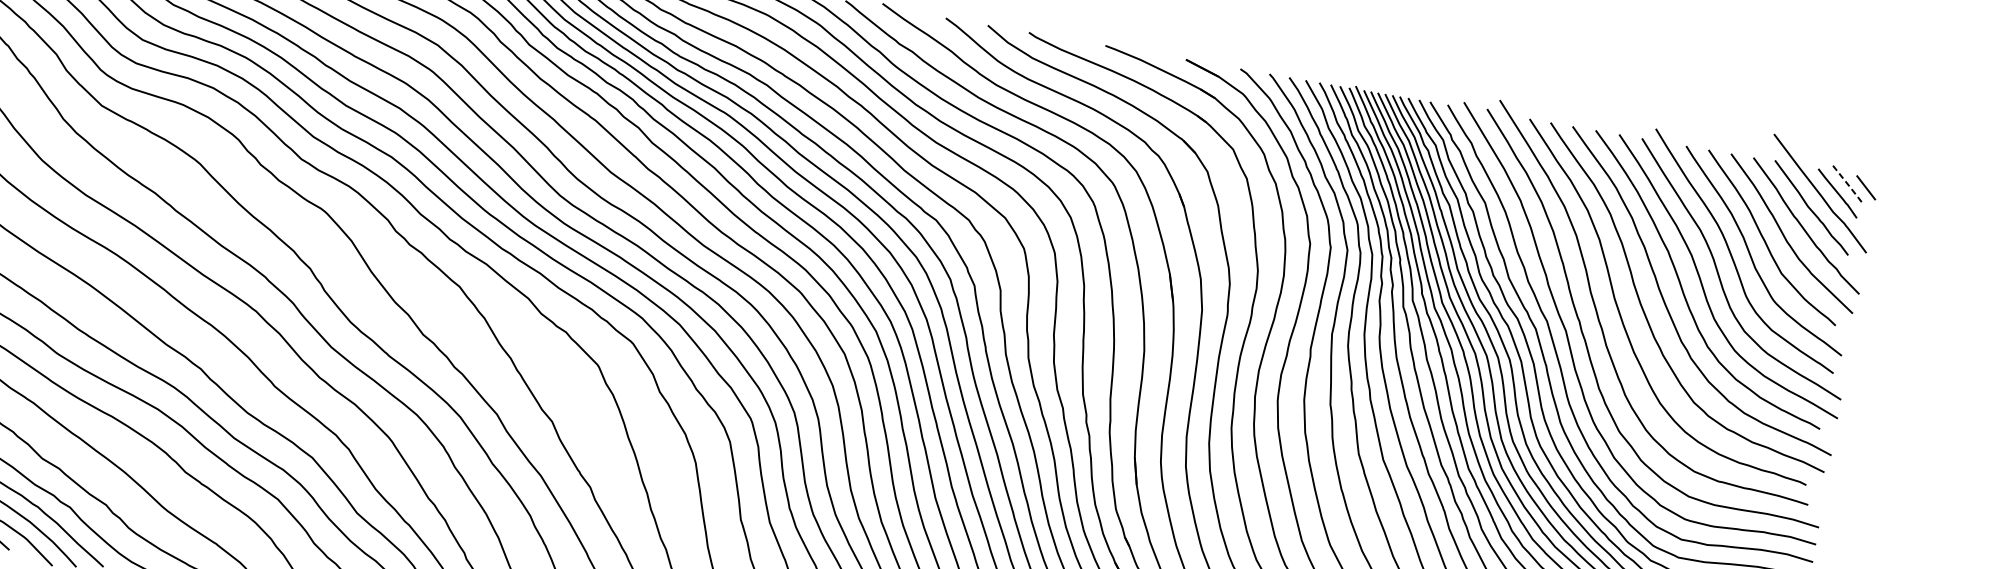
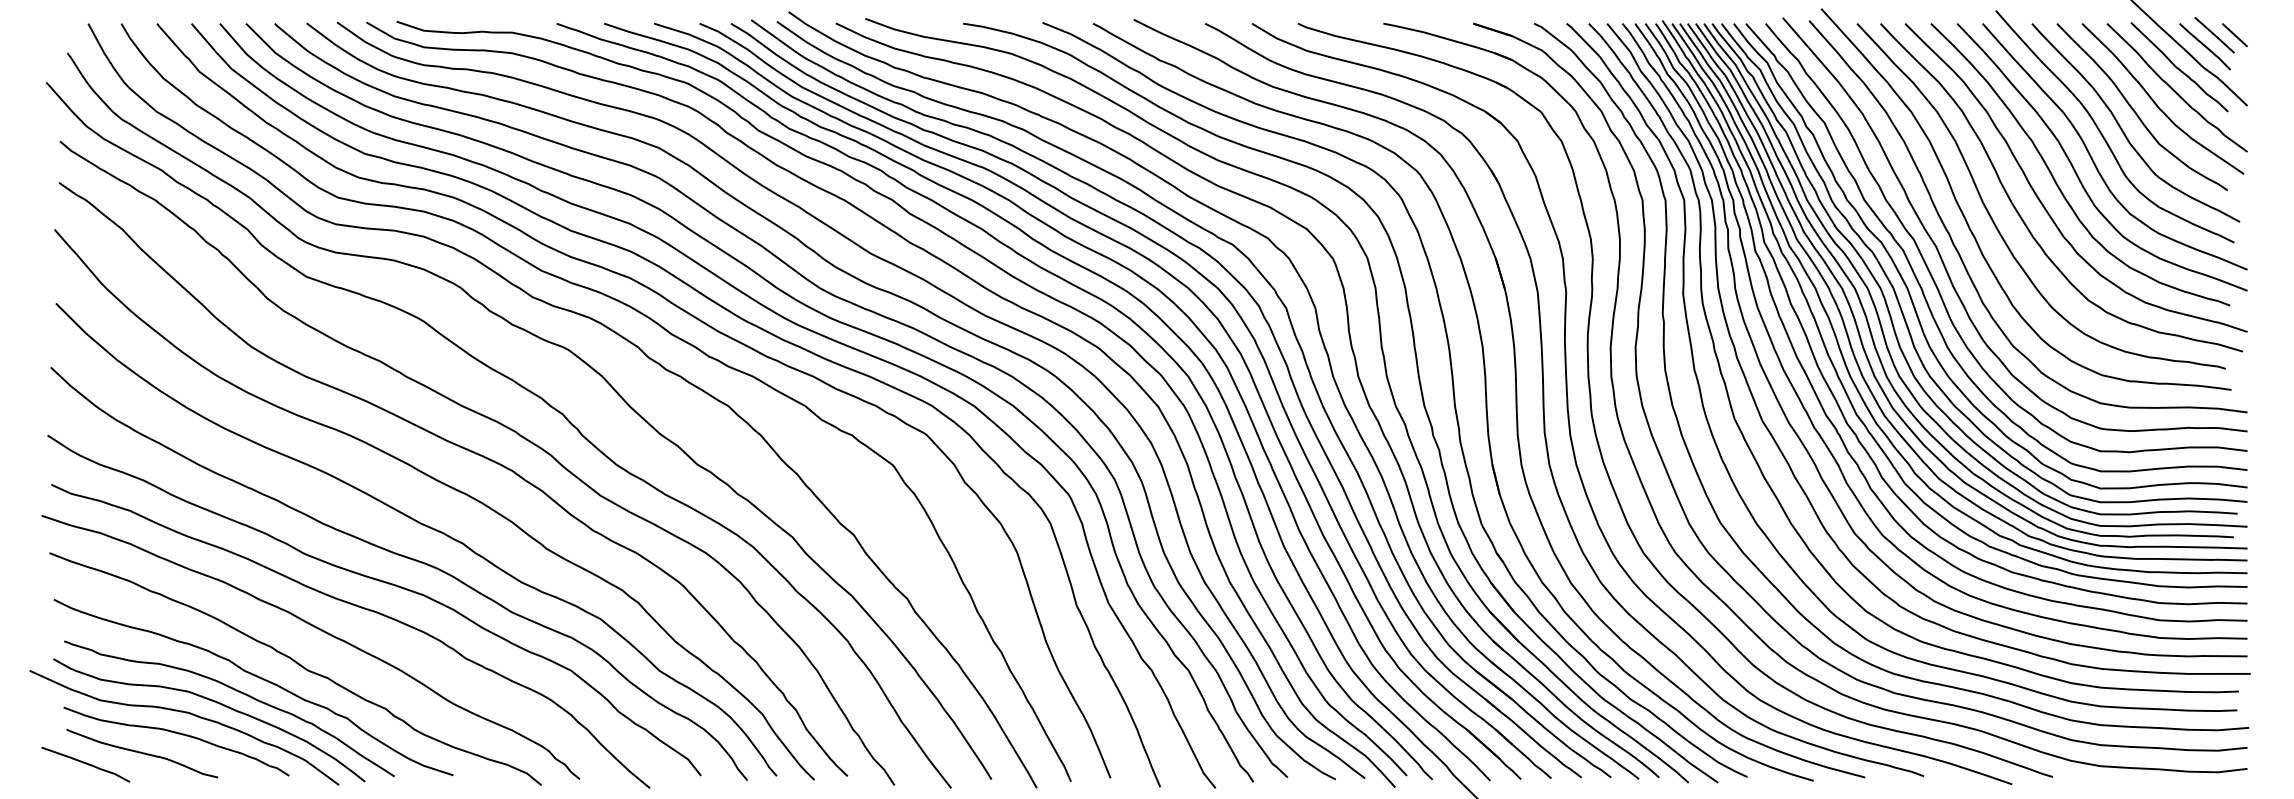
line: (1848, 185) -> (2215, 35), dashed -> solid

